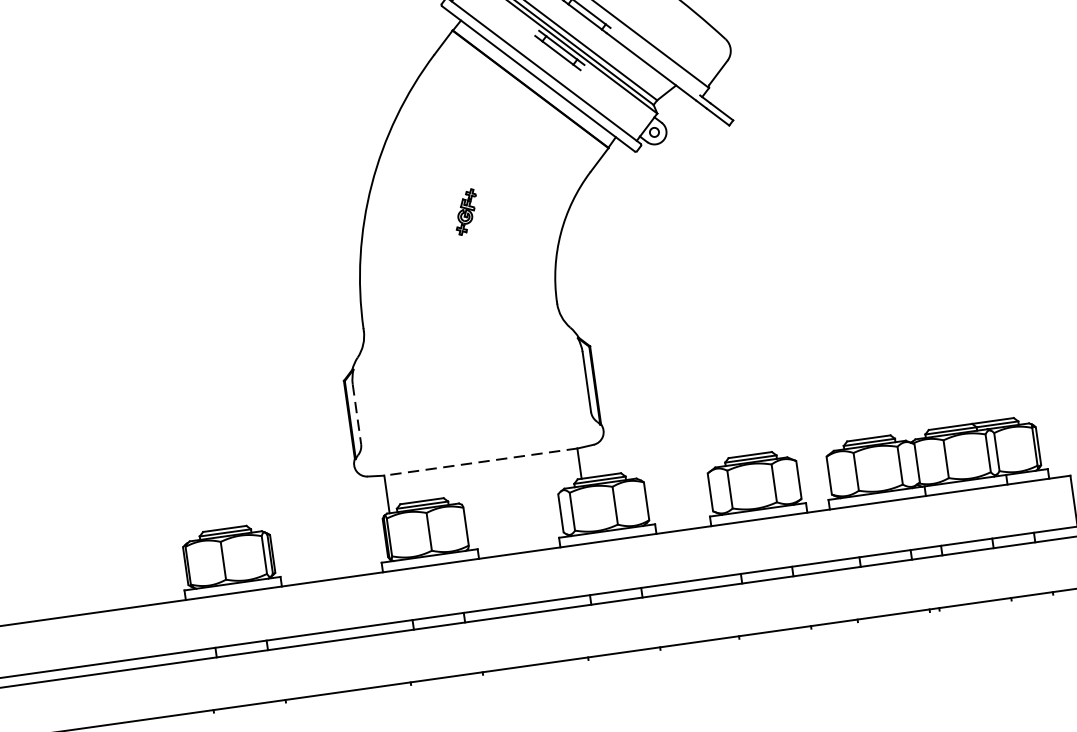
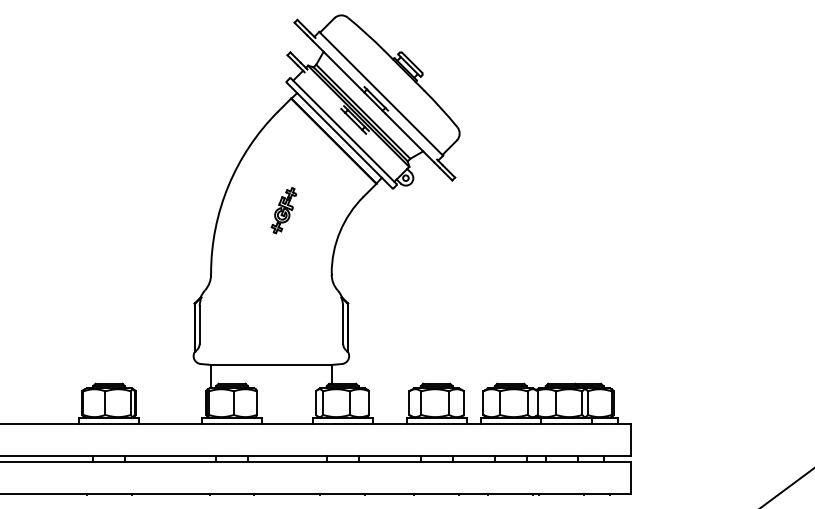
part: (465, 211) -> (283, 210), size x1.67
line: (356, 415) -> (199, 325), dashed -> solid
line: (480, 461) -> (271, 364), dashed -> solid

